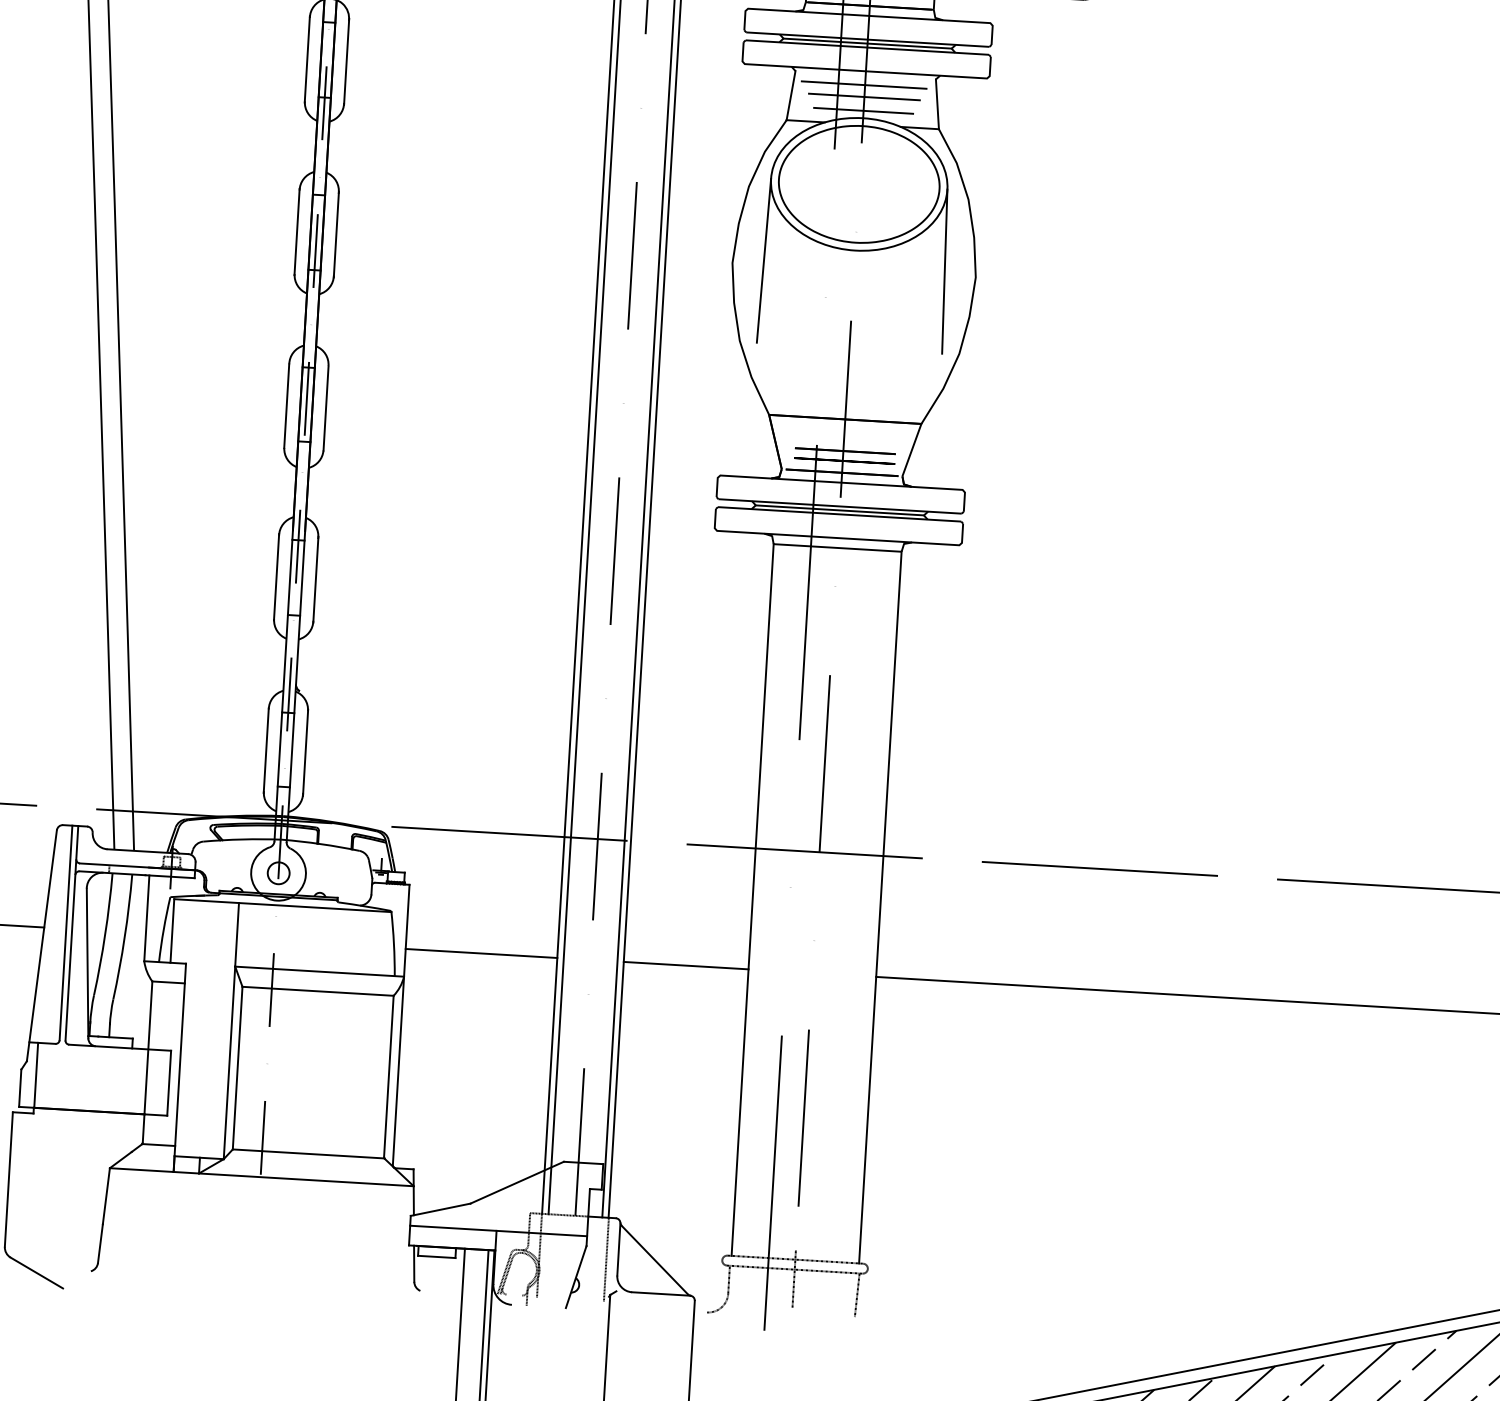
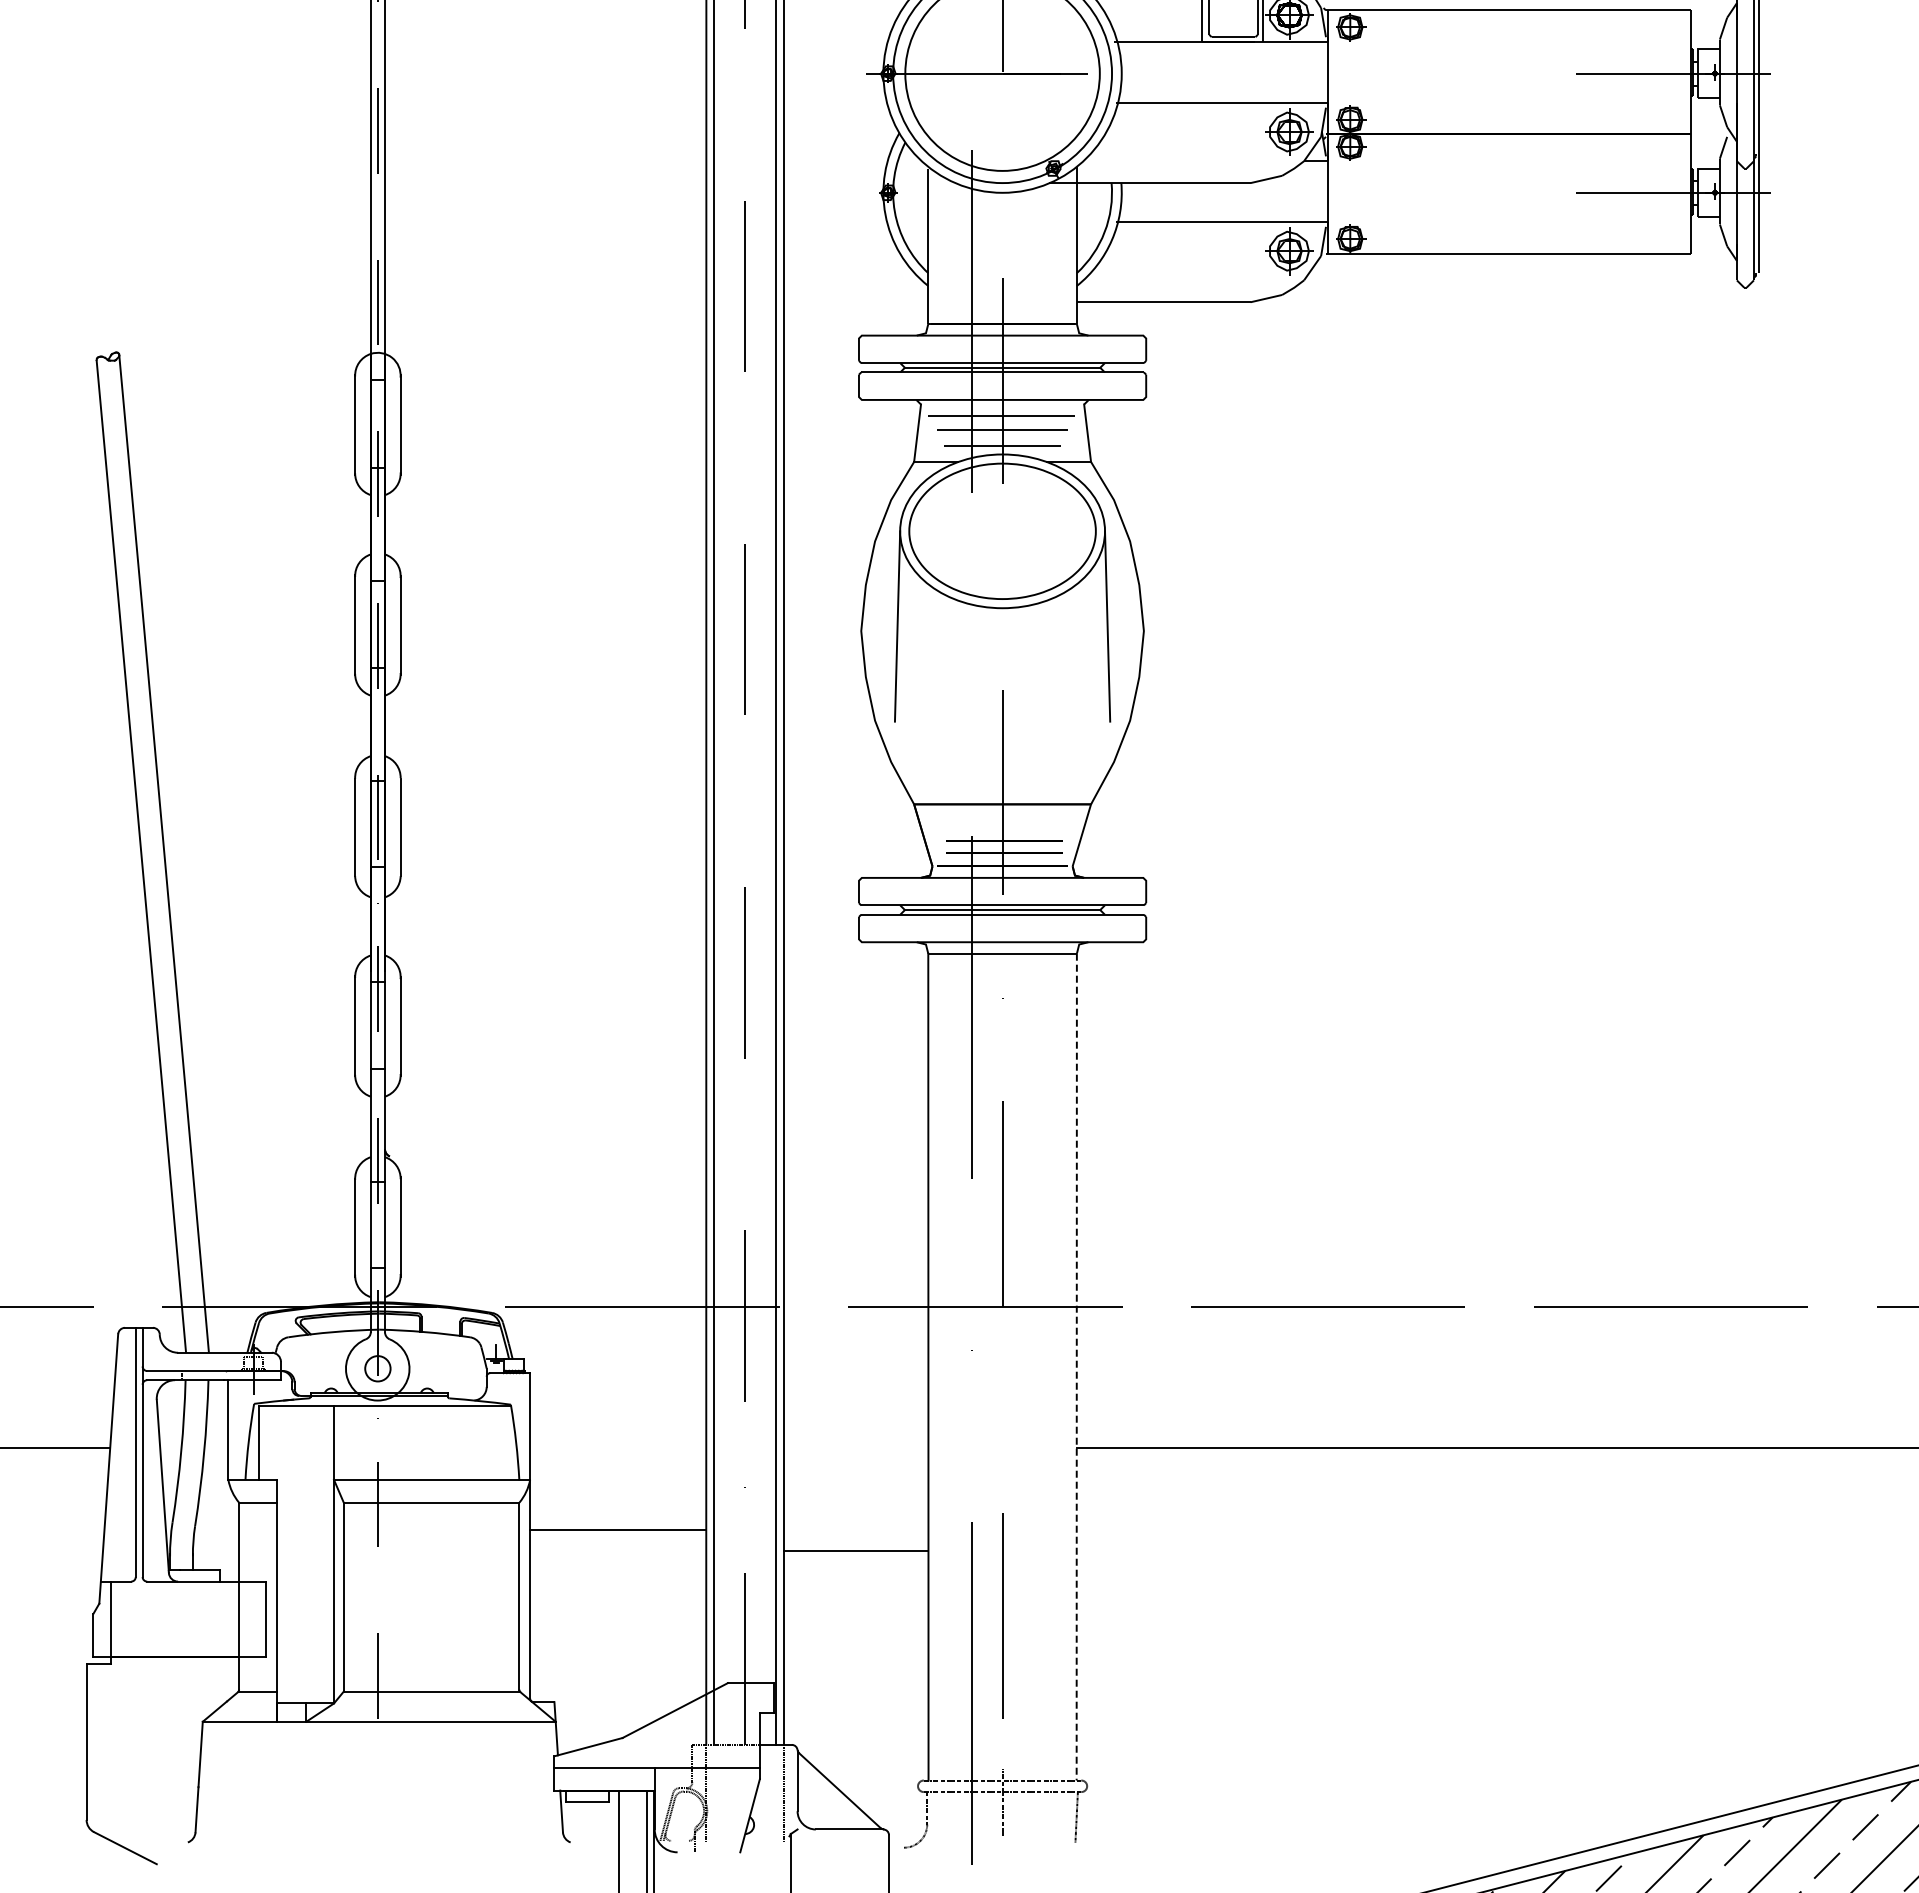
line: (880, 907) -> (1076, 1367), solid -> dashed
line: (481, 953) -> (618, 1529), moved
line: (685, 965) -> (855, 1550), moved

